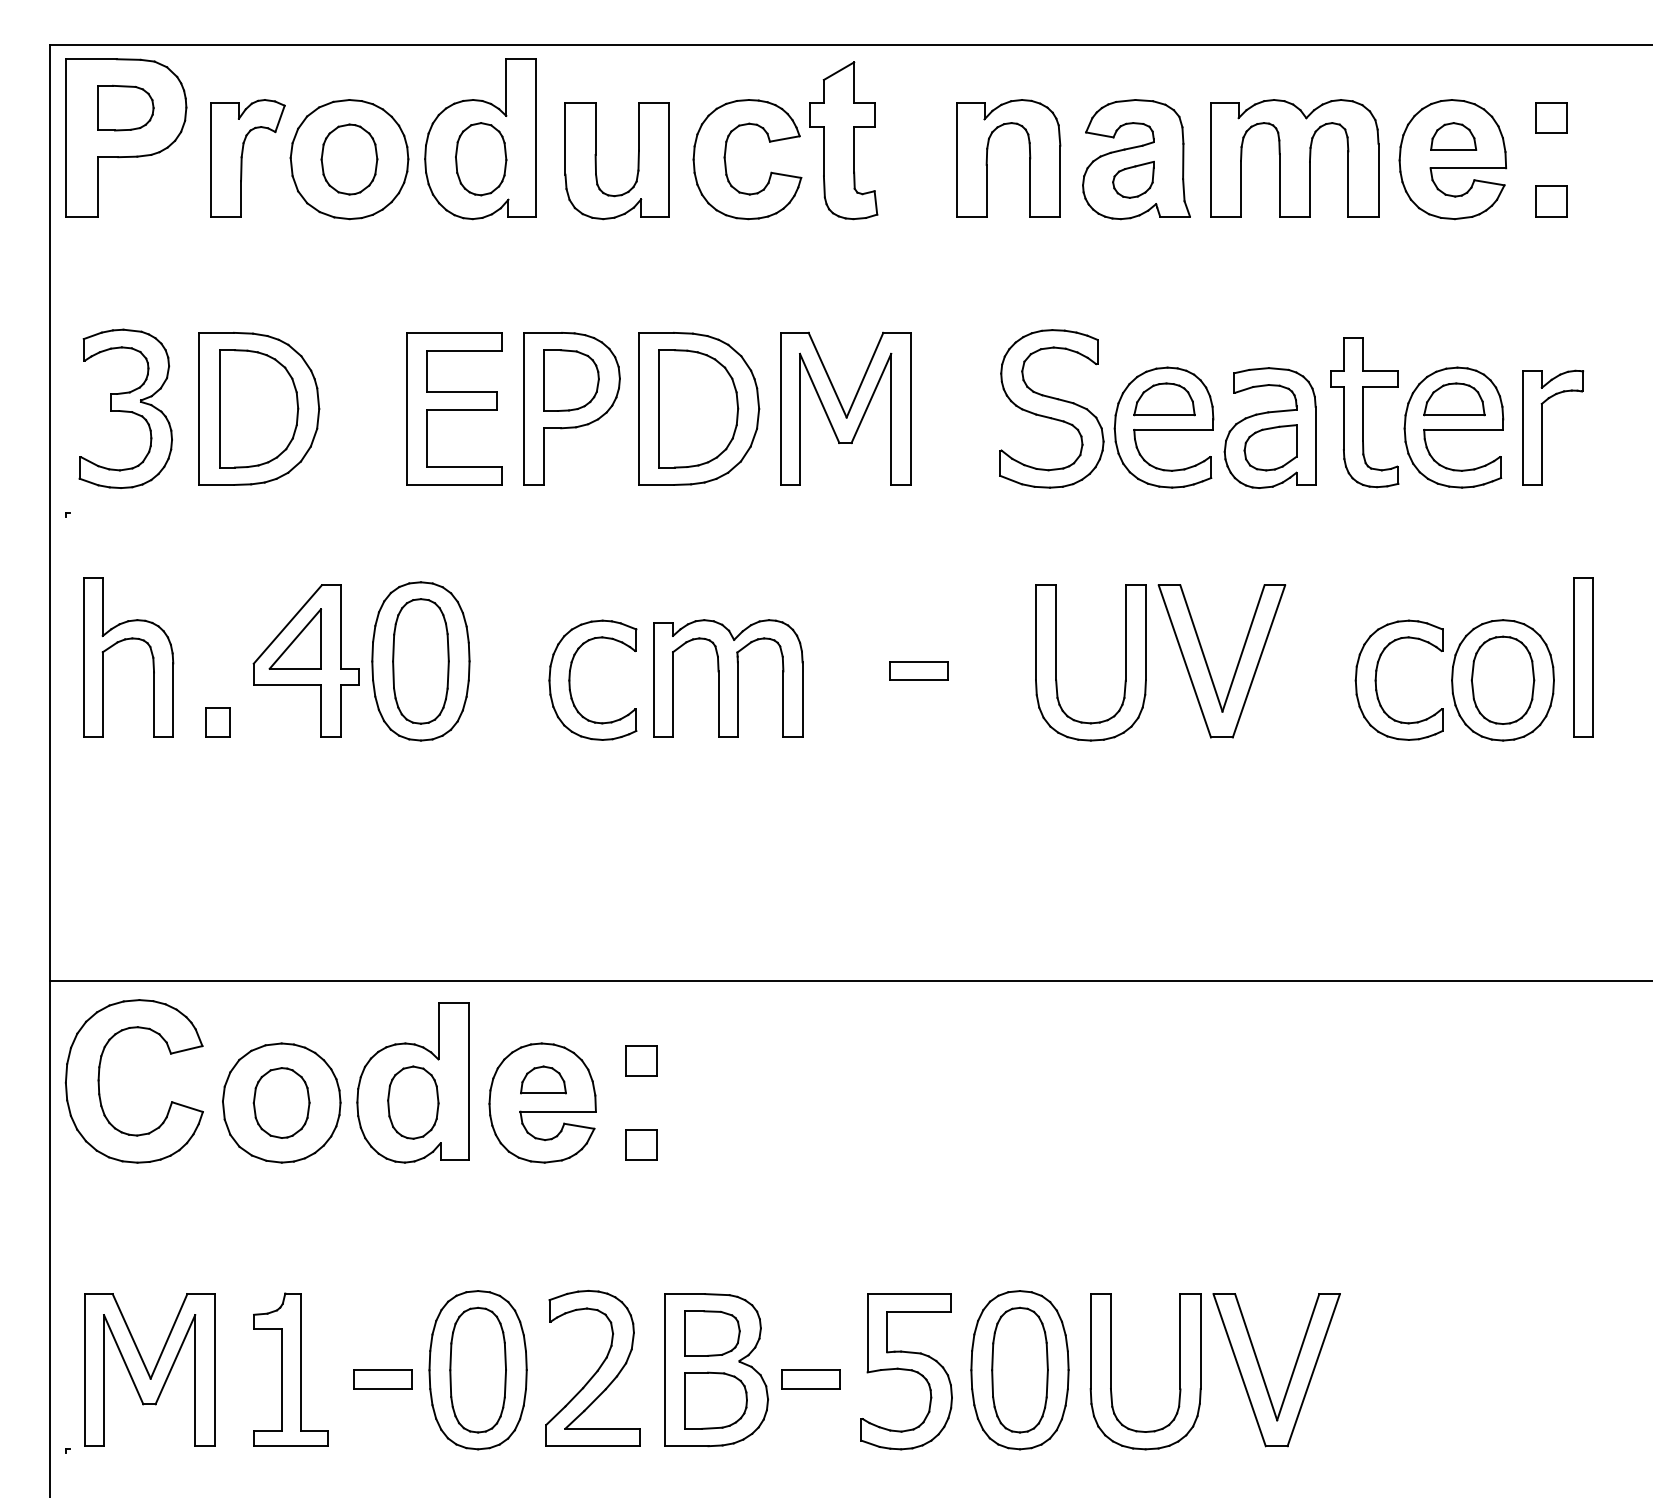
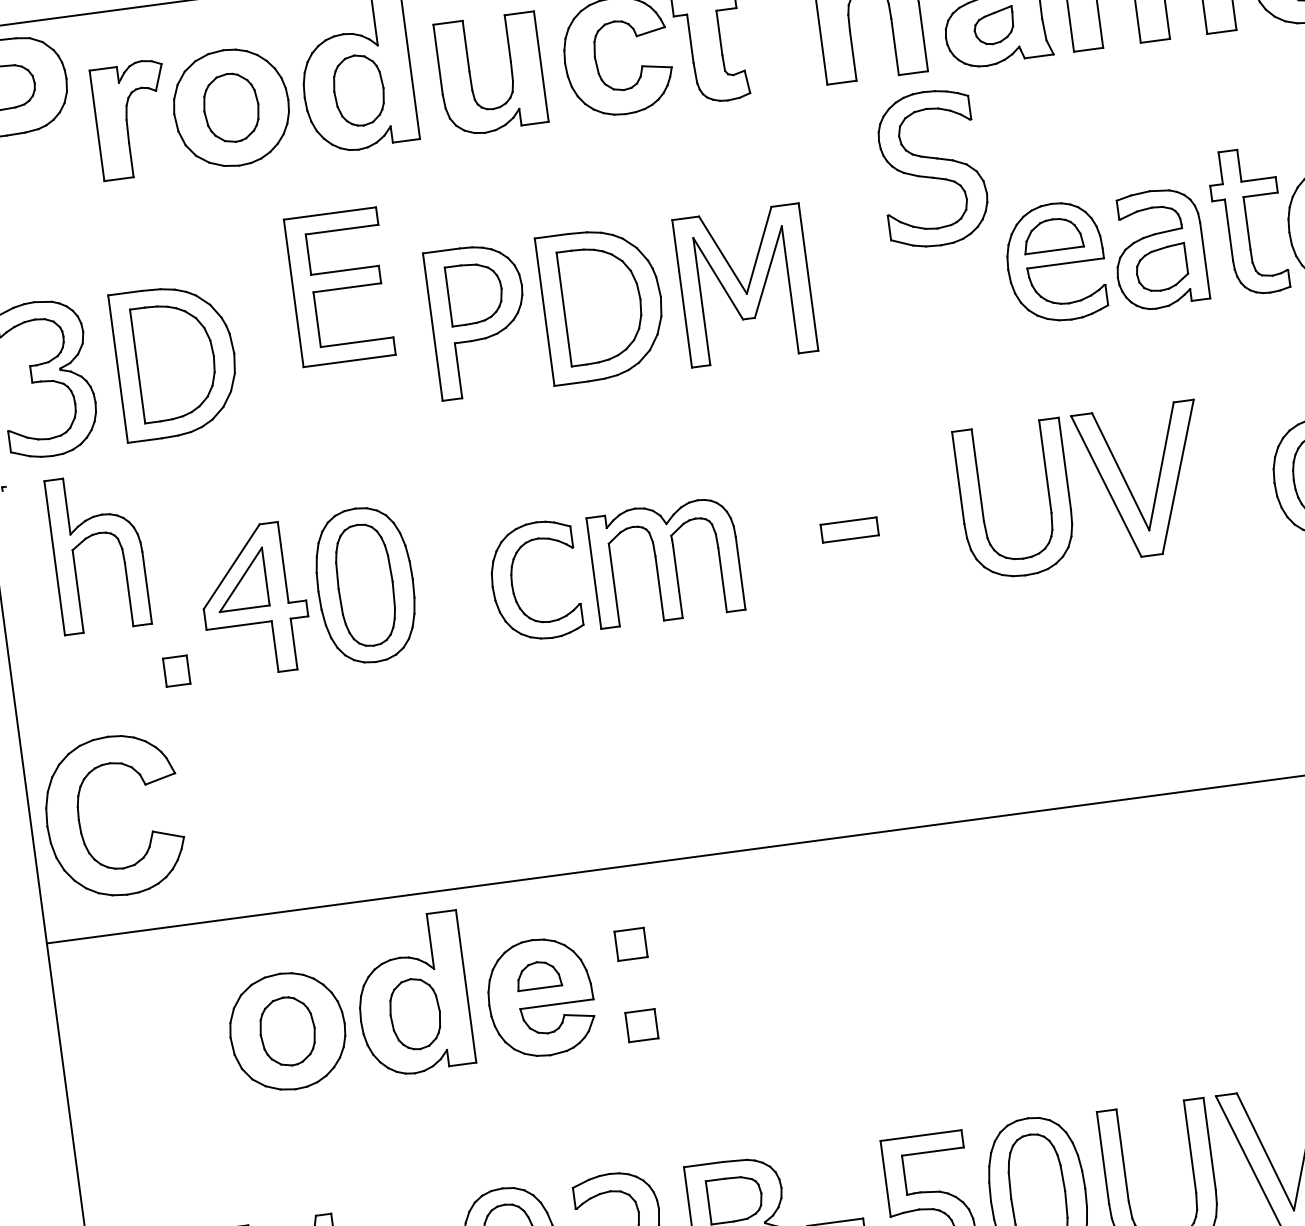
part: (454, 408) -> (340, 286), moved
part: (1051, 408) -> (932, 168), moved
part: (120, 642) -> (88, 538), moved
part: (99, 1081) -> (79, 820), moved

